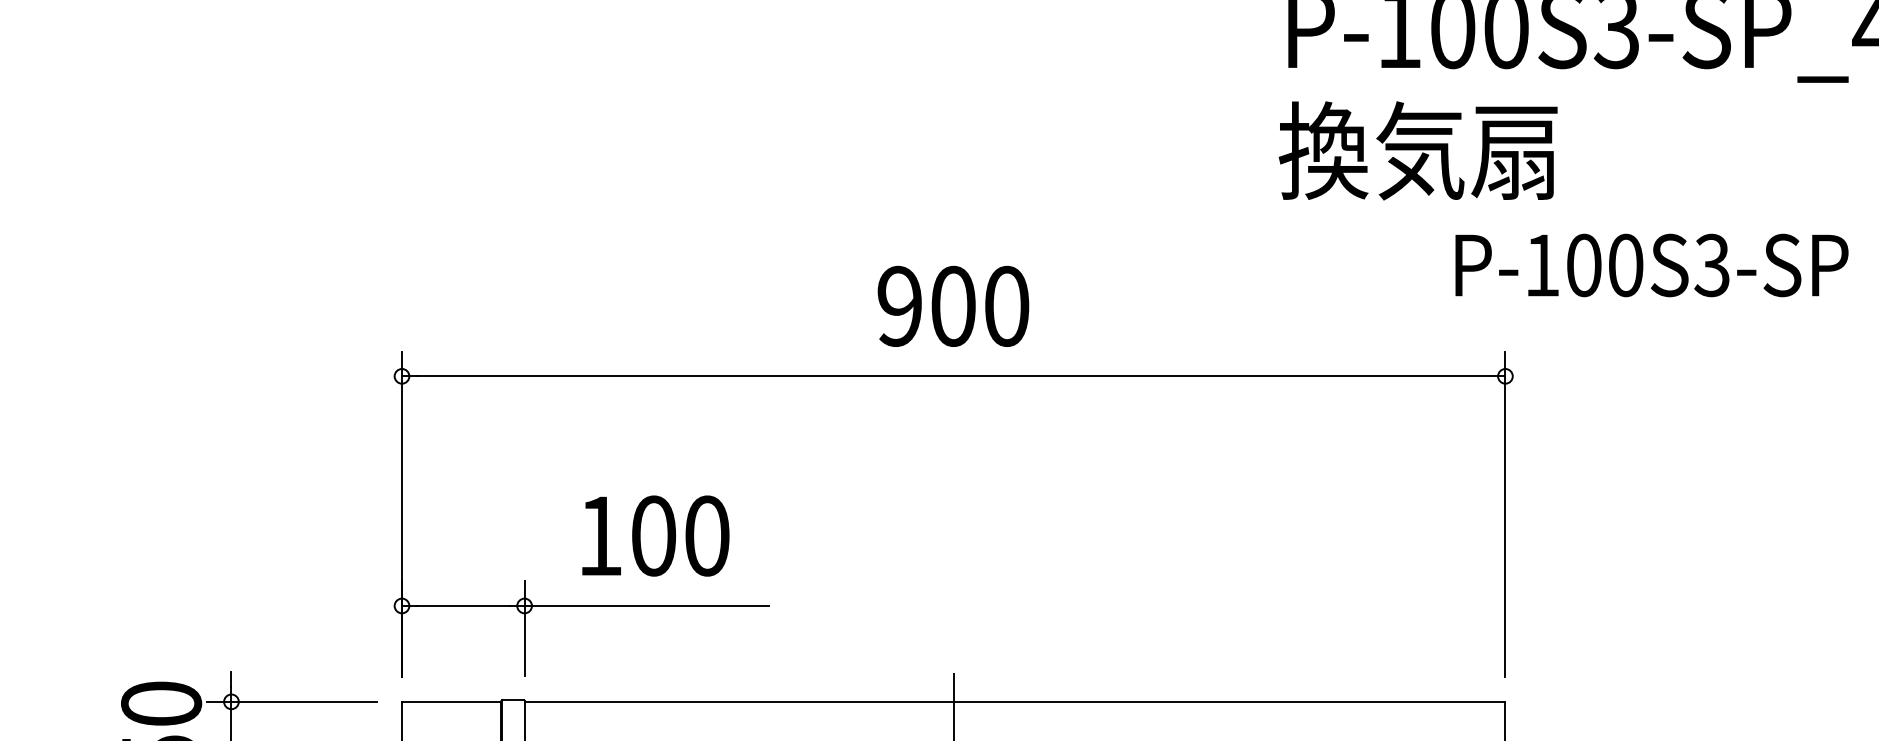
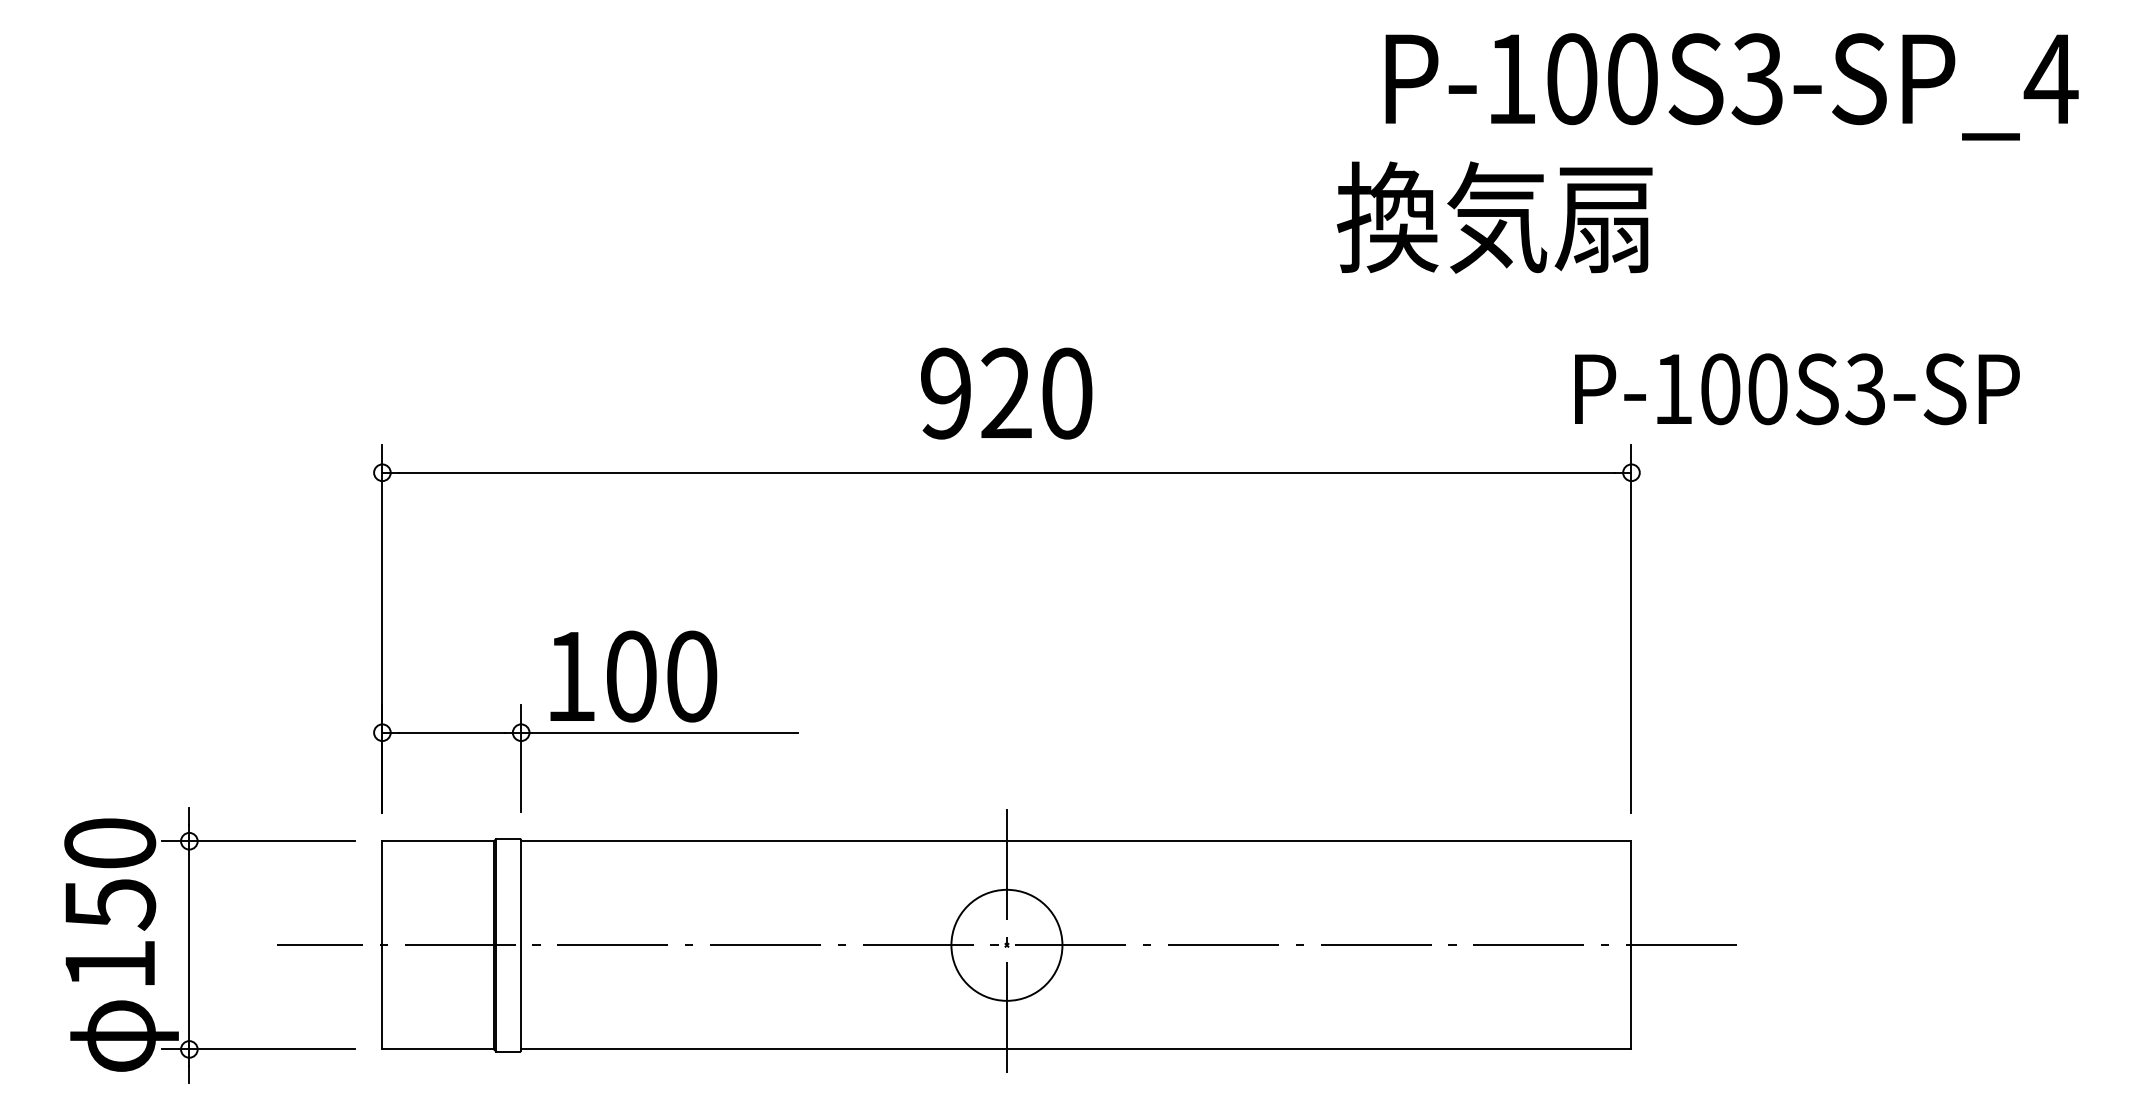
text: (1417, 150) -> (1494, 217), moved
text: (1652, 265) -> (1797, 389), moved
text: (953, 306) -> (1006, 393), 900 -> 920
text: (655, 535) -> (633, 676), moved

